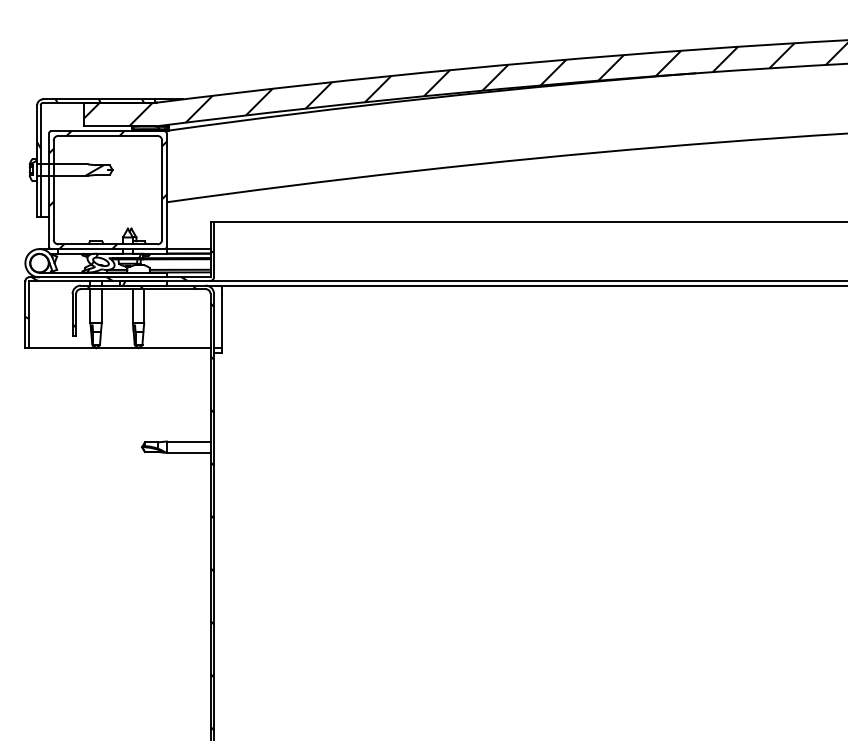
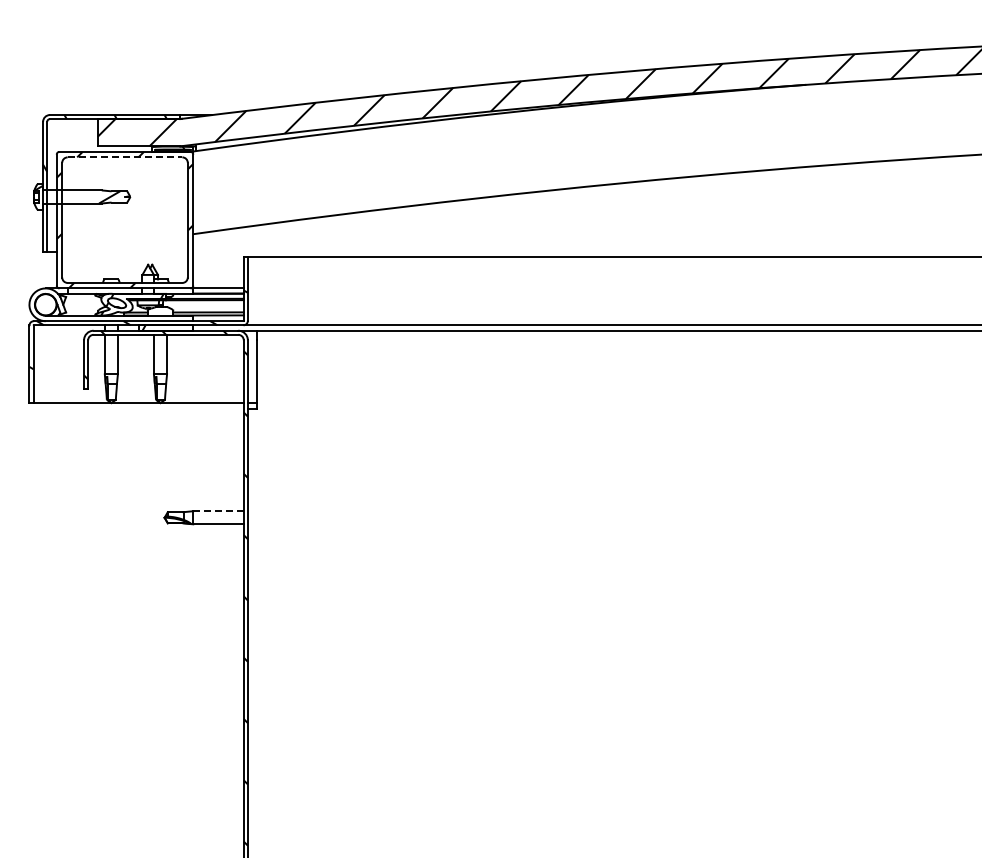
line: (108, 136) -> (125, 157), solid -> dashed
line: (188, 441) -> (218, 511), solid -> dashed

